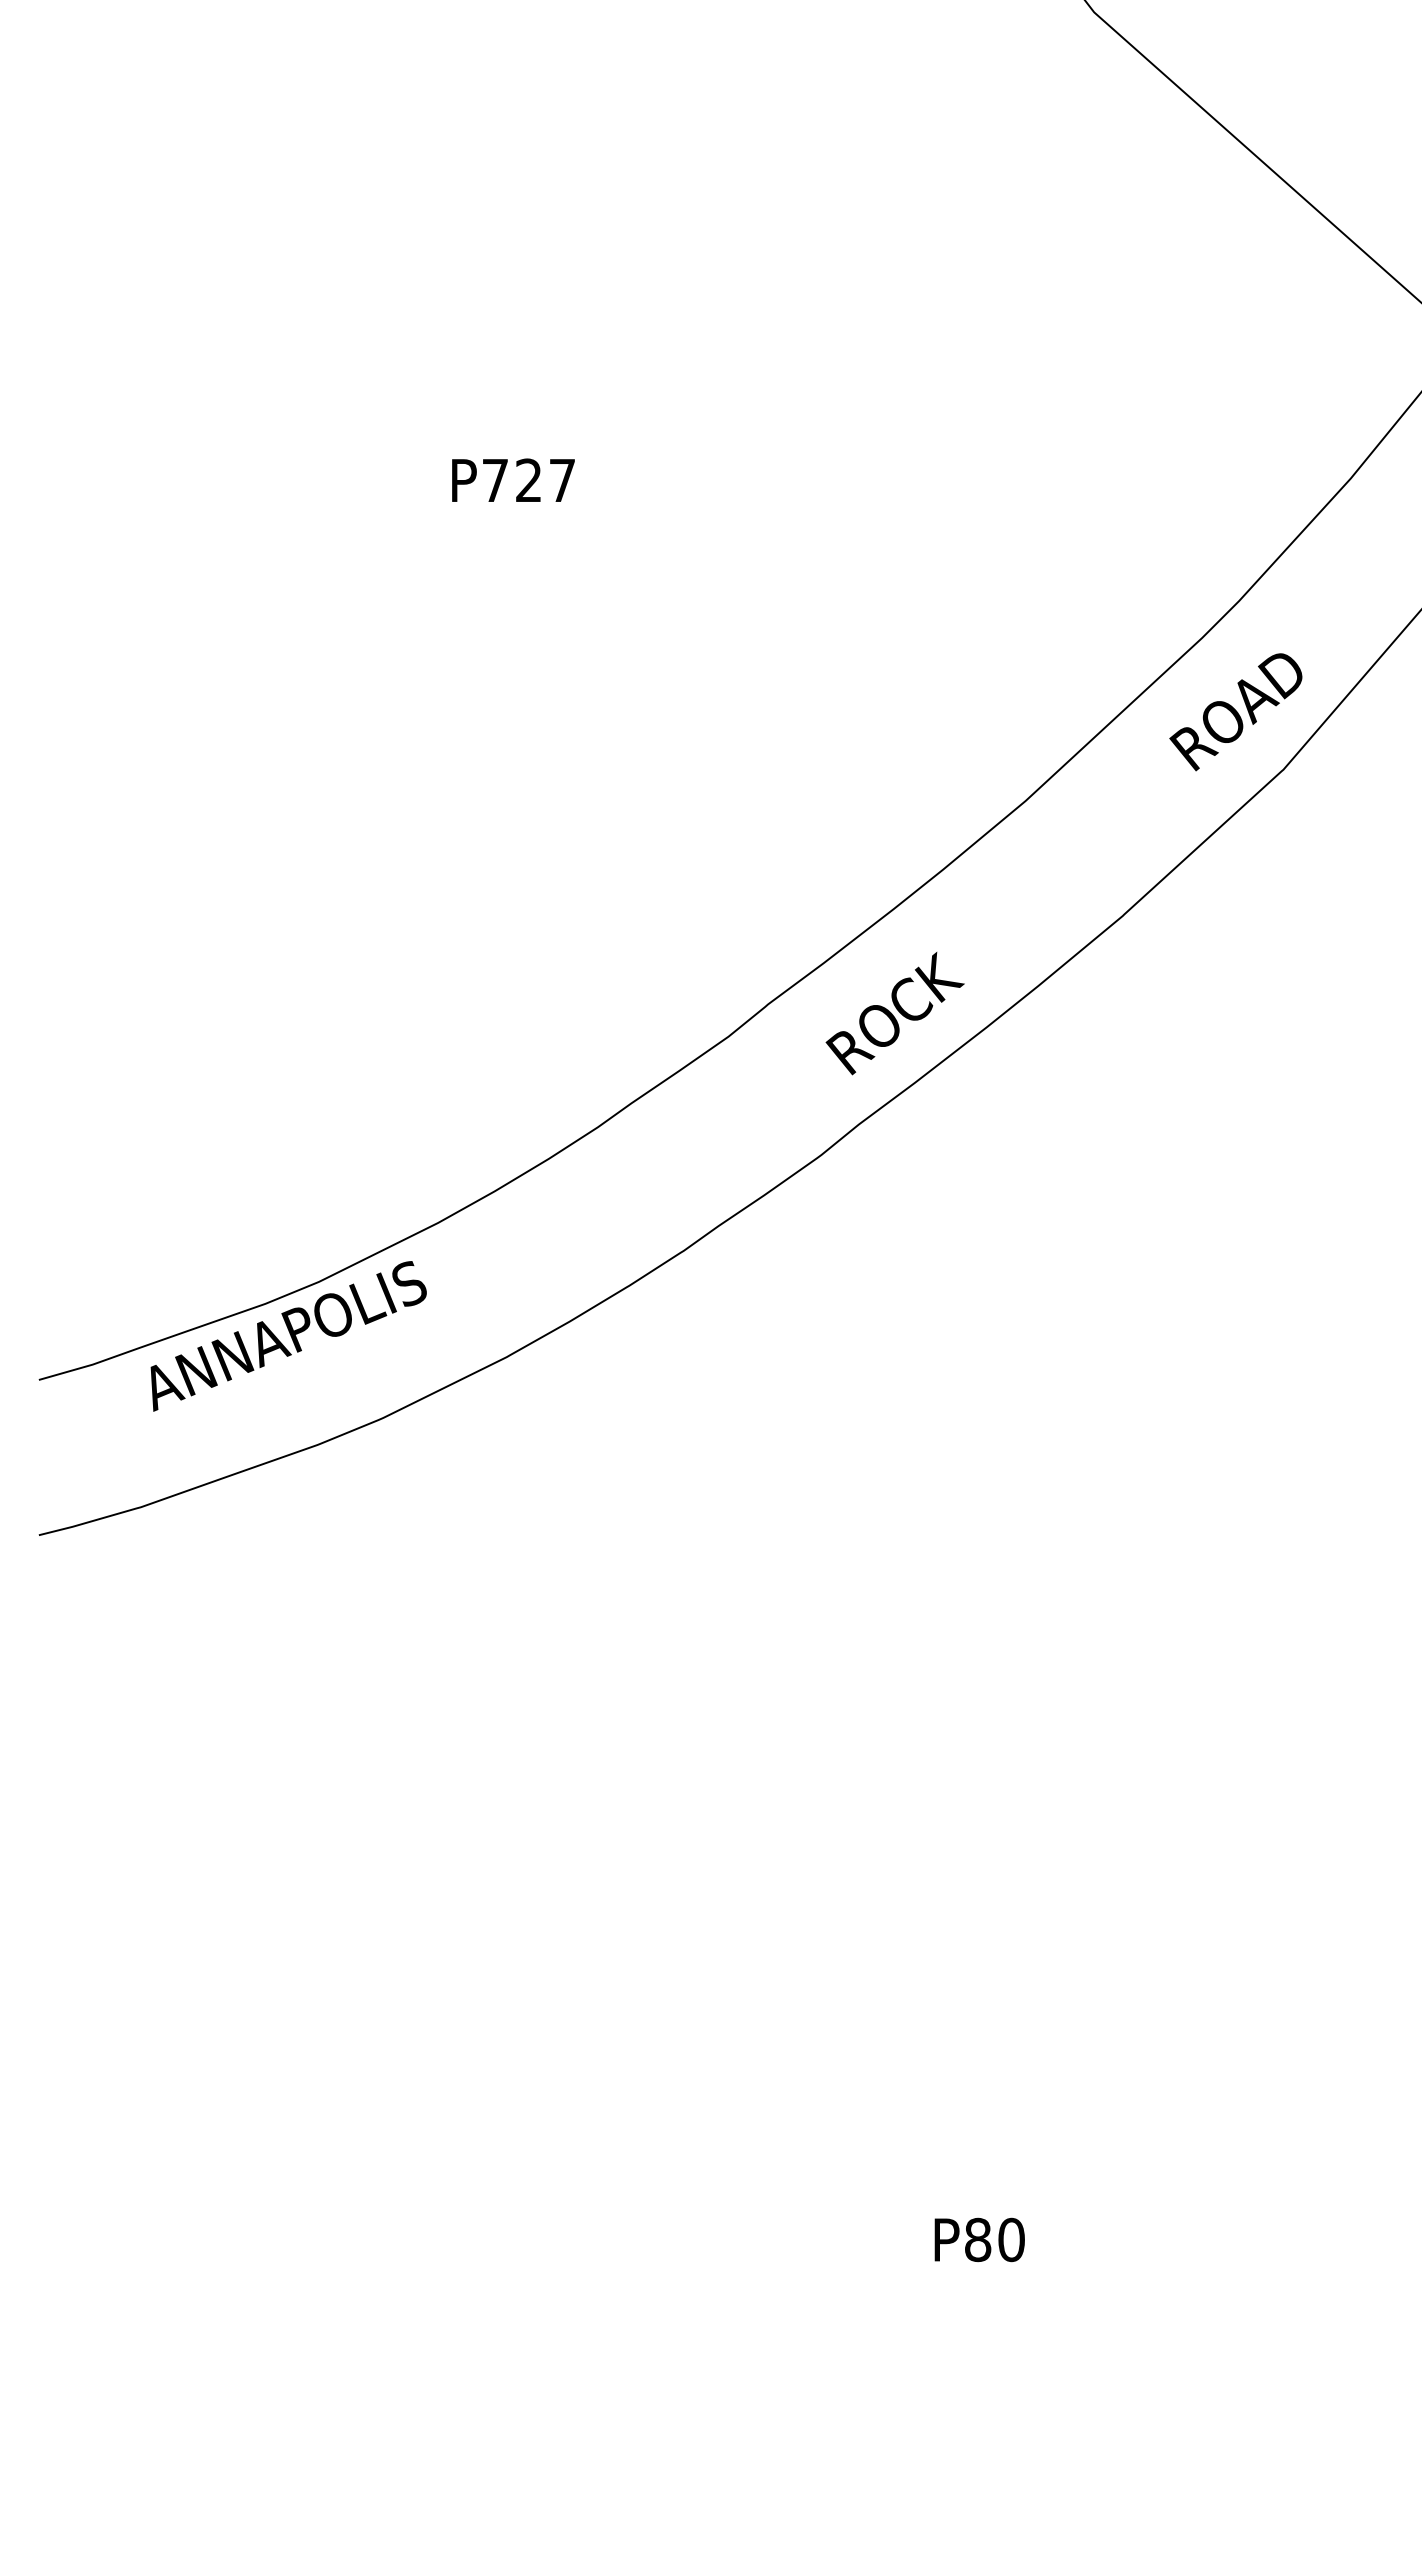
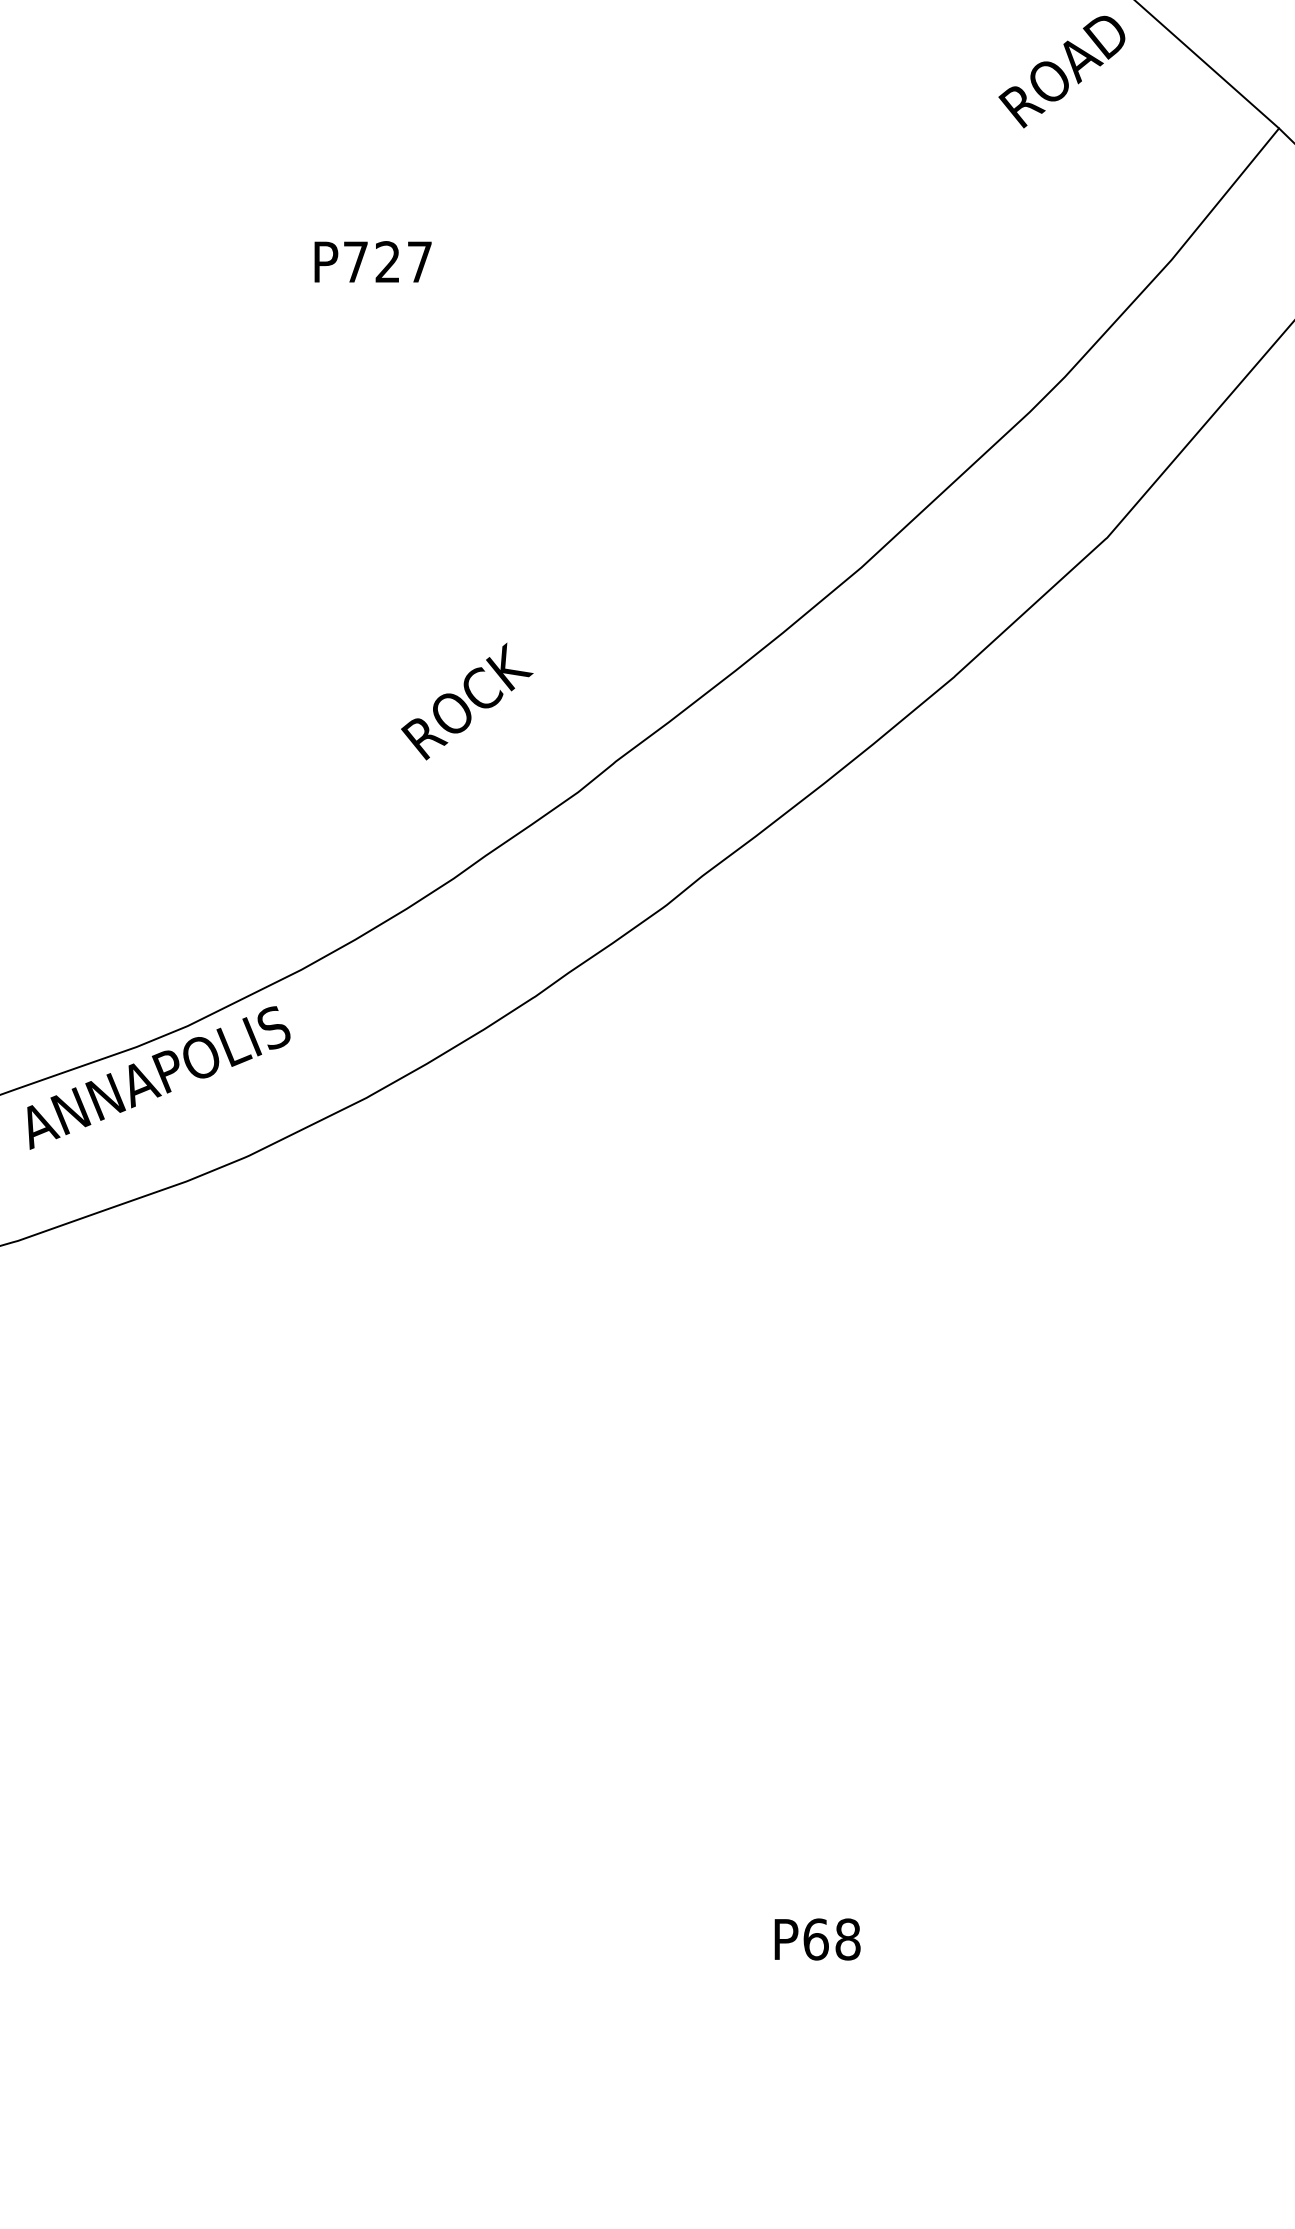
text: (1235, 712) -> (1061, 72), moved
text: (894, 1013) -> (466, 701), moved
text: (994, 2239) -> (831, 1939), P80 -> P68

